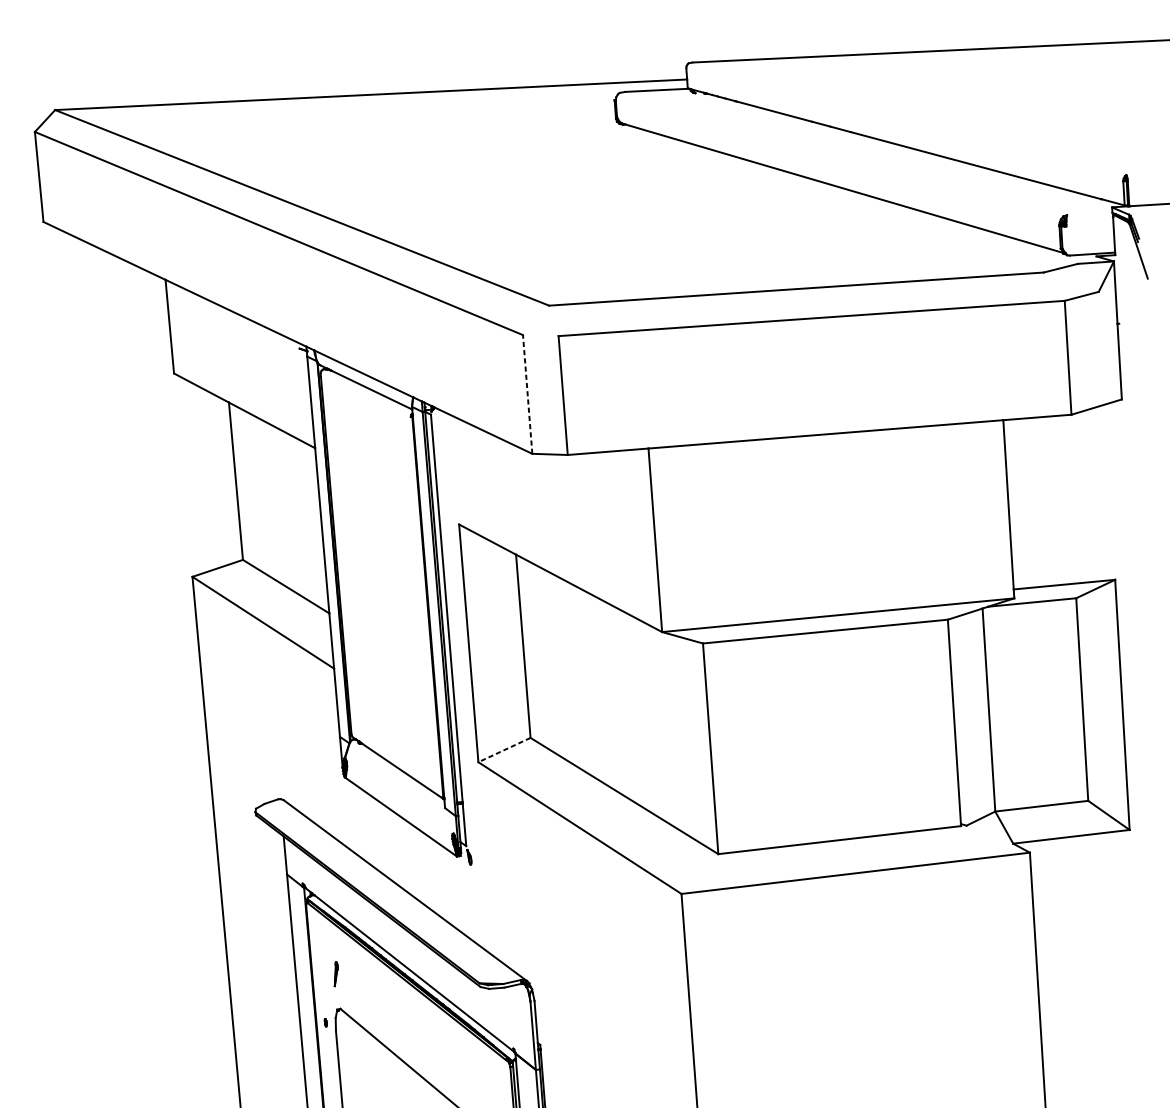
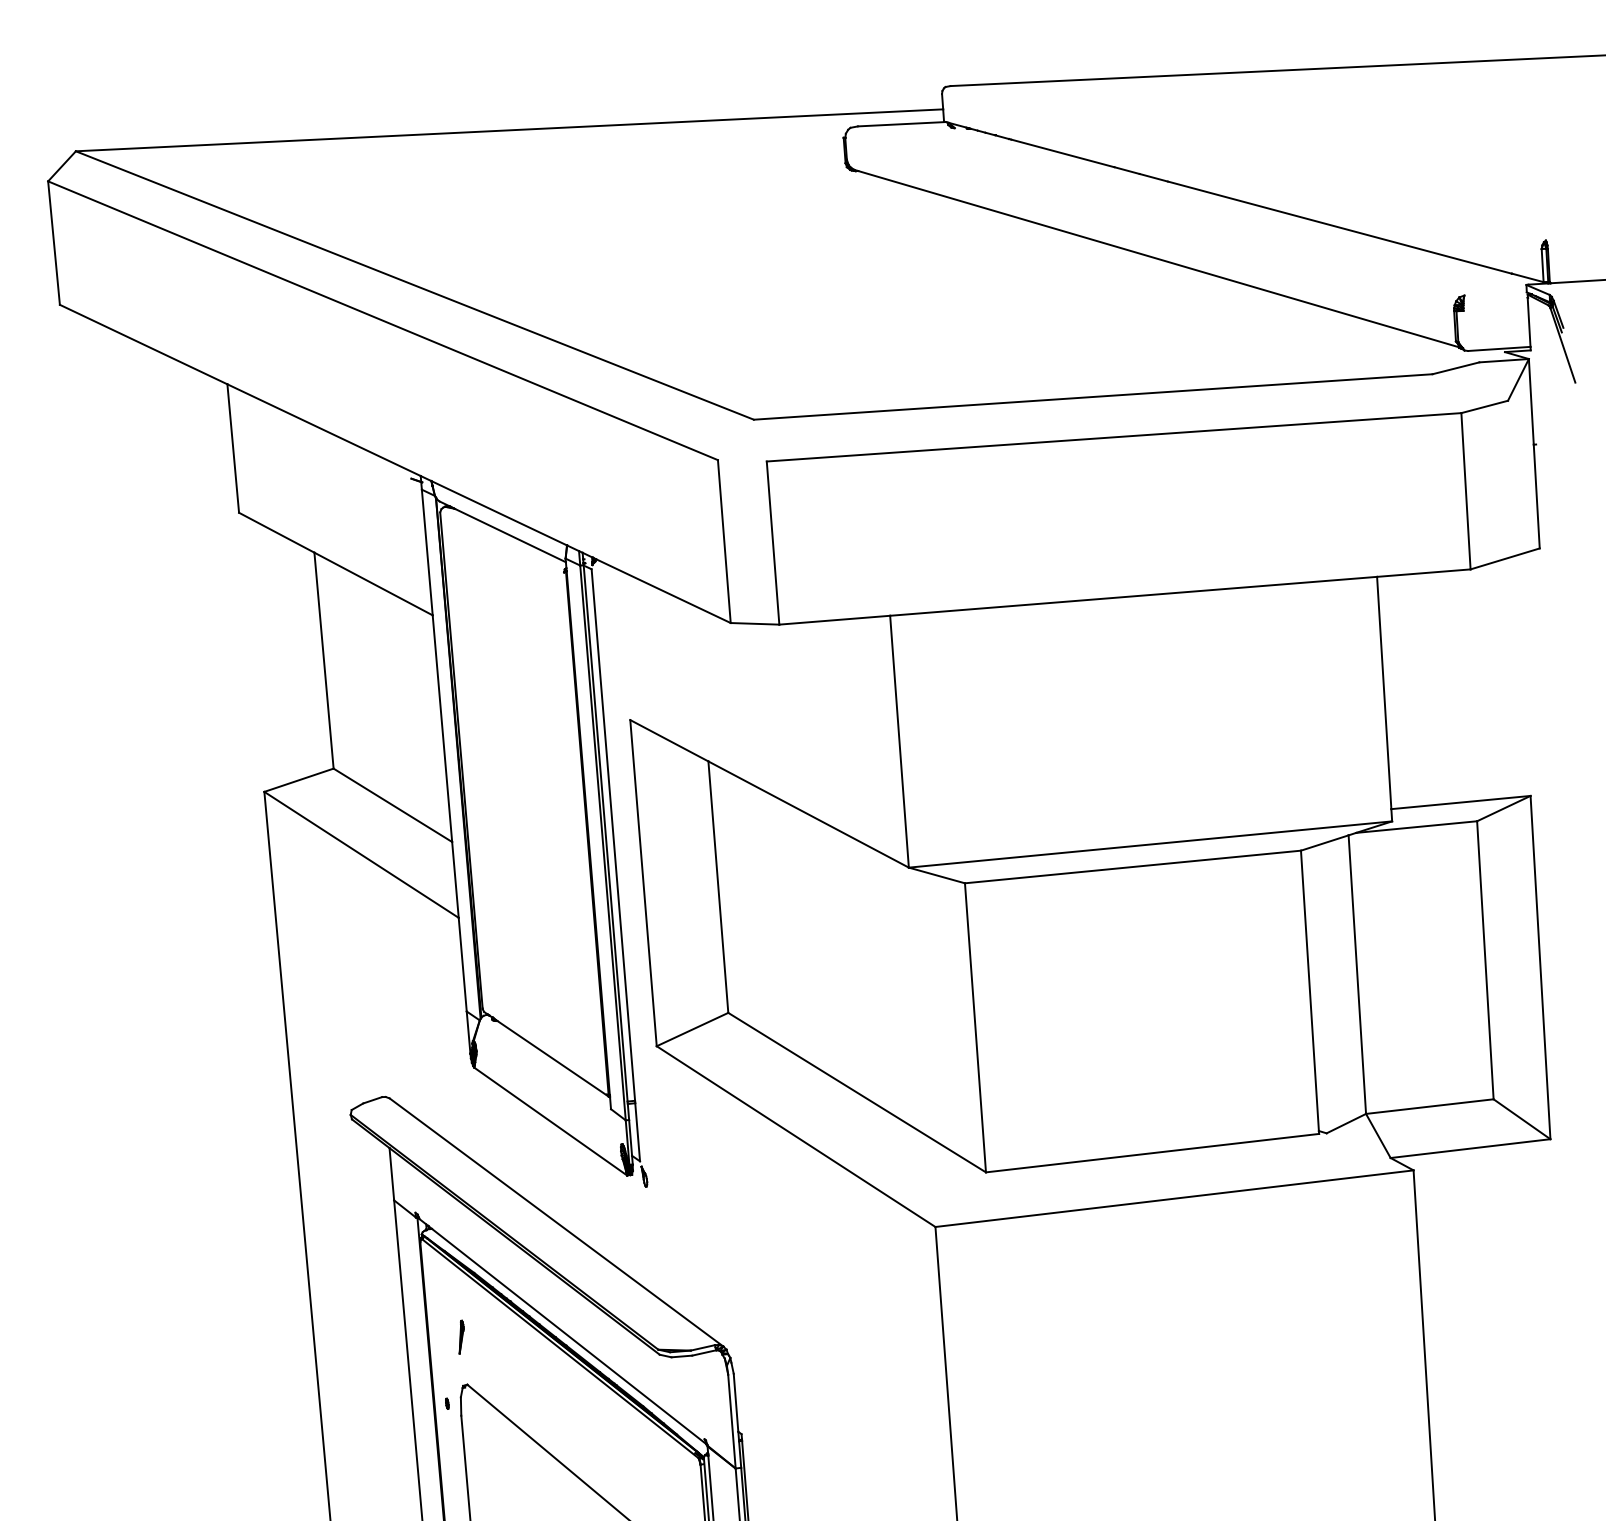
line: (527, 394) -> (724, 541), dashed -> solid
line: (504, 750) -> (692, 1029), dashed -> solid

